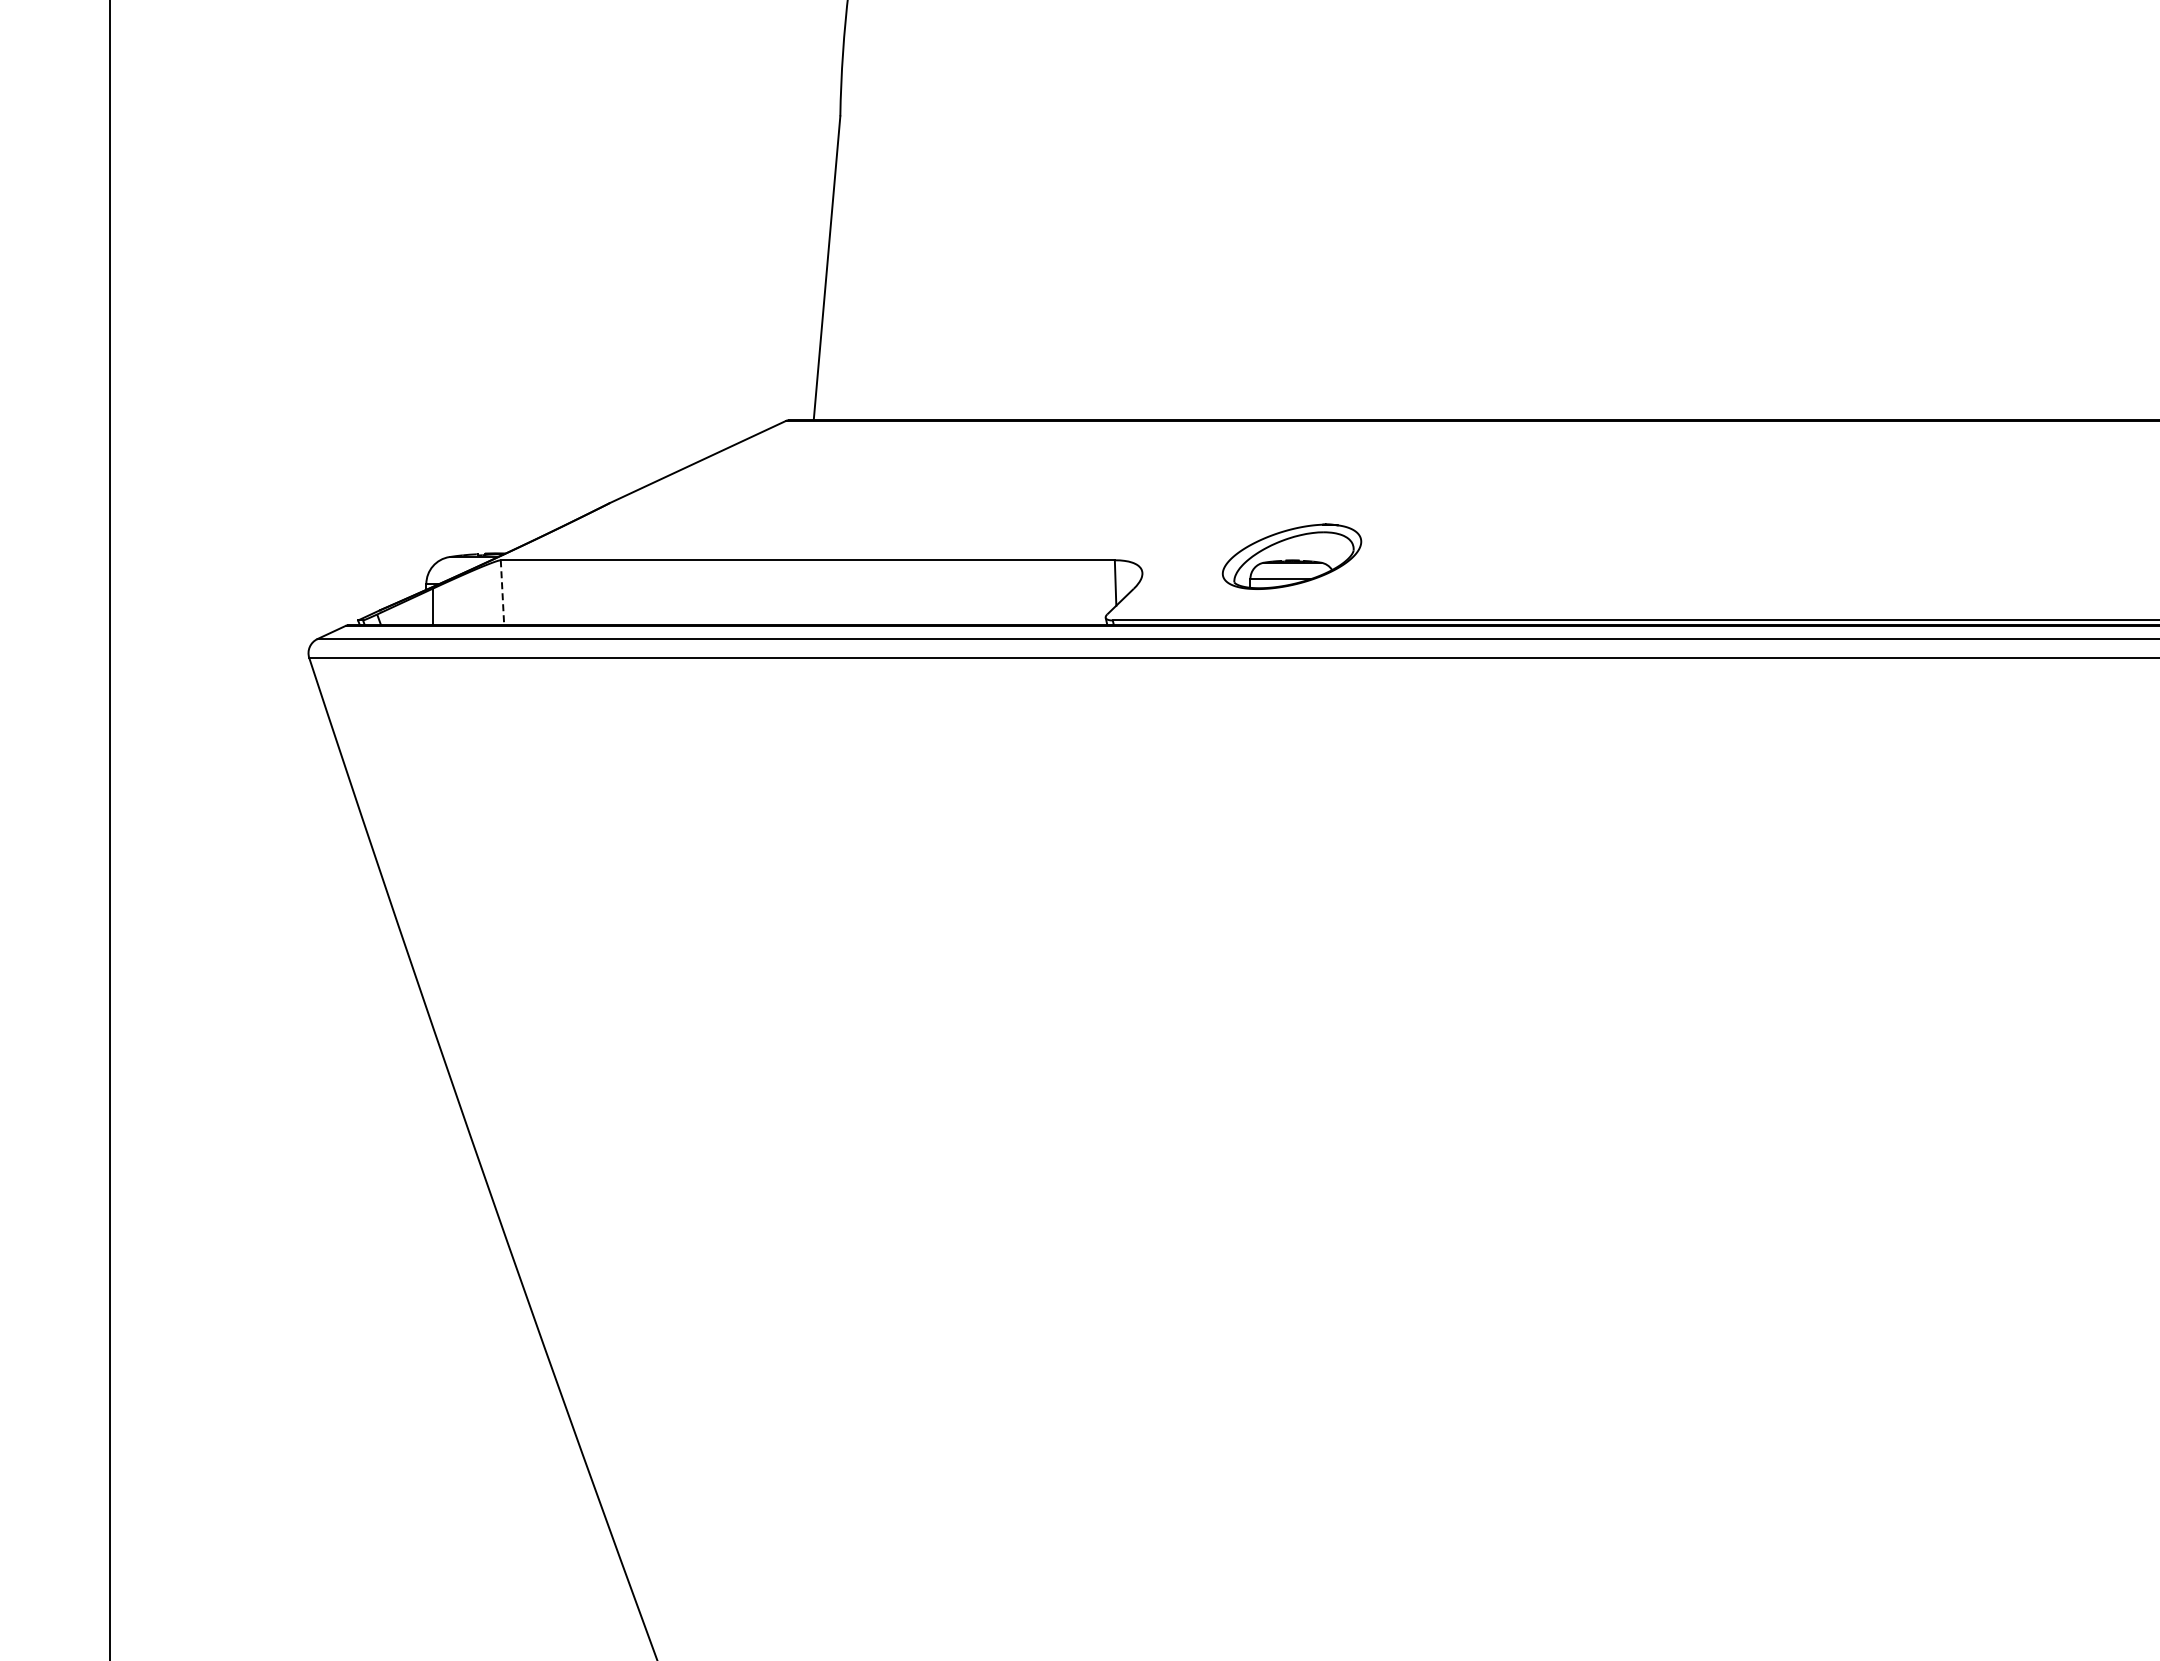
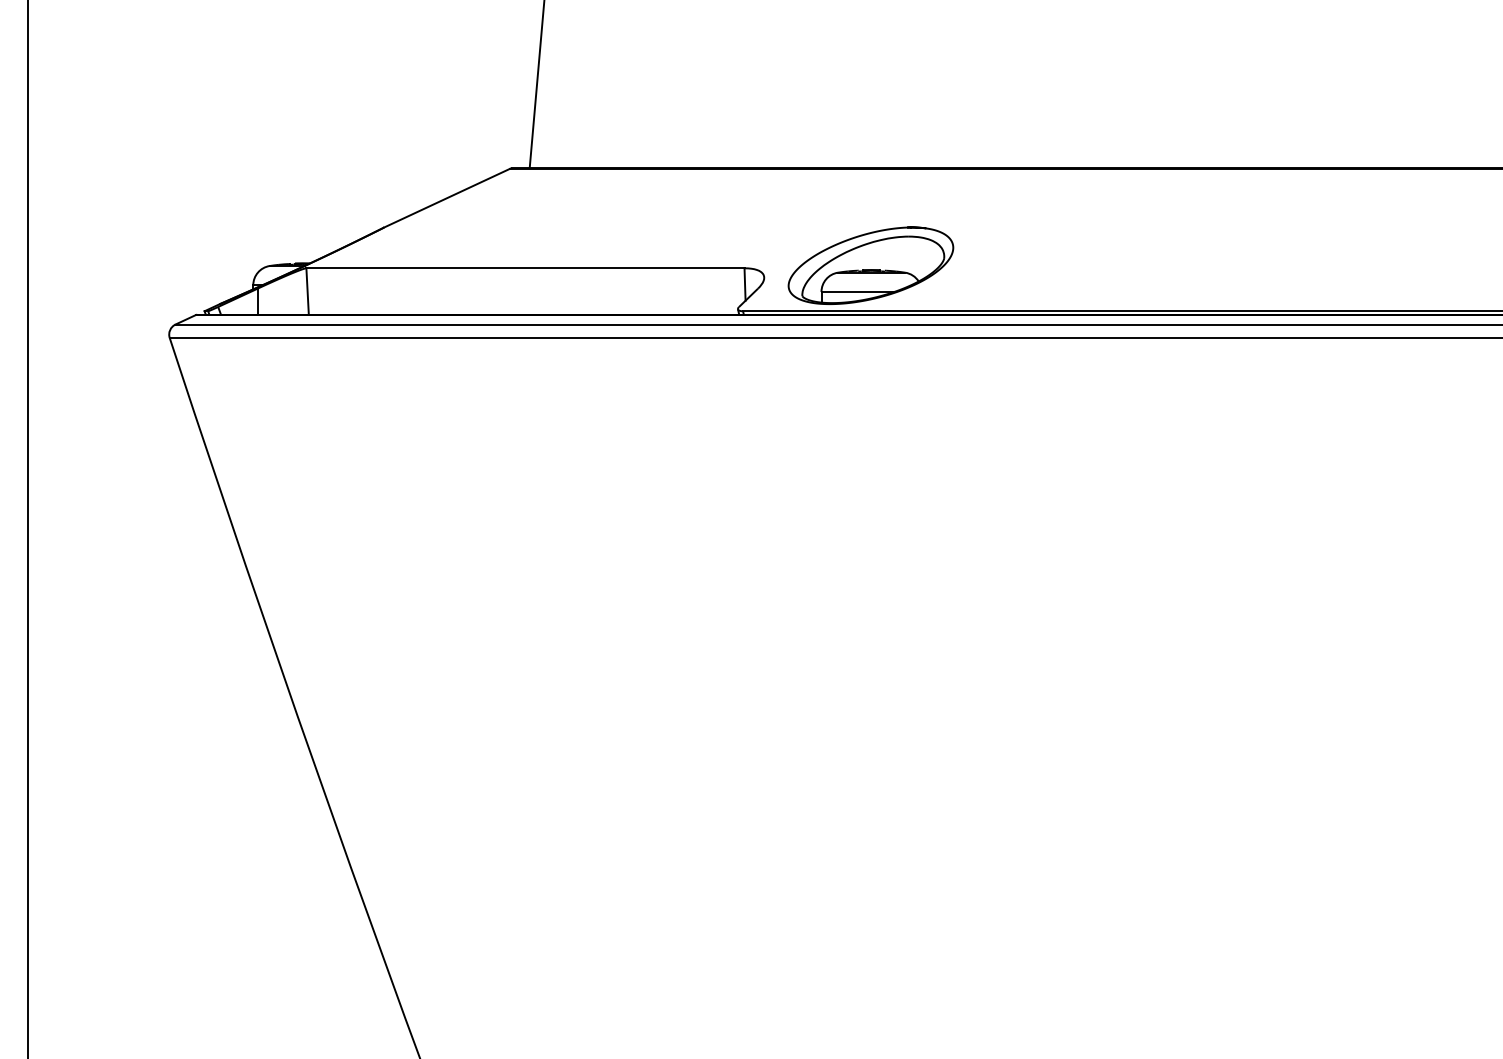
part: (1291, 556) -> (870, 265), size x1.67
line: (502, 592) -> (307, 291), dashed -> solid

